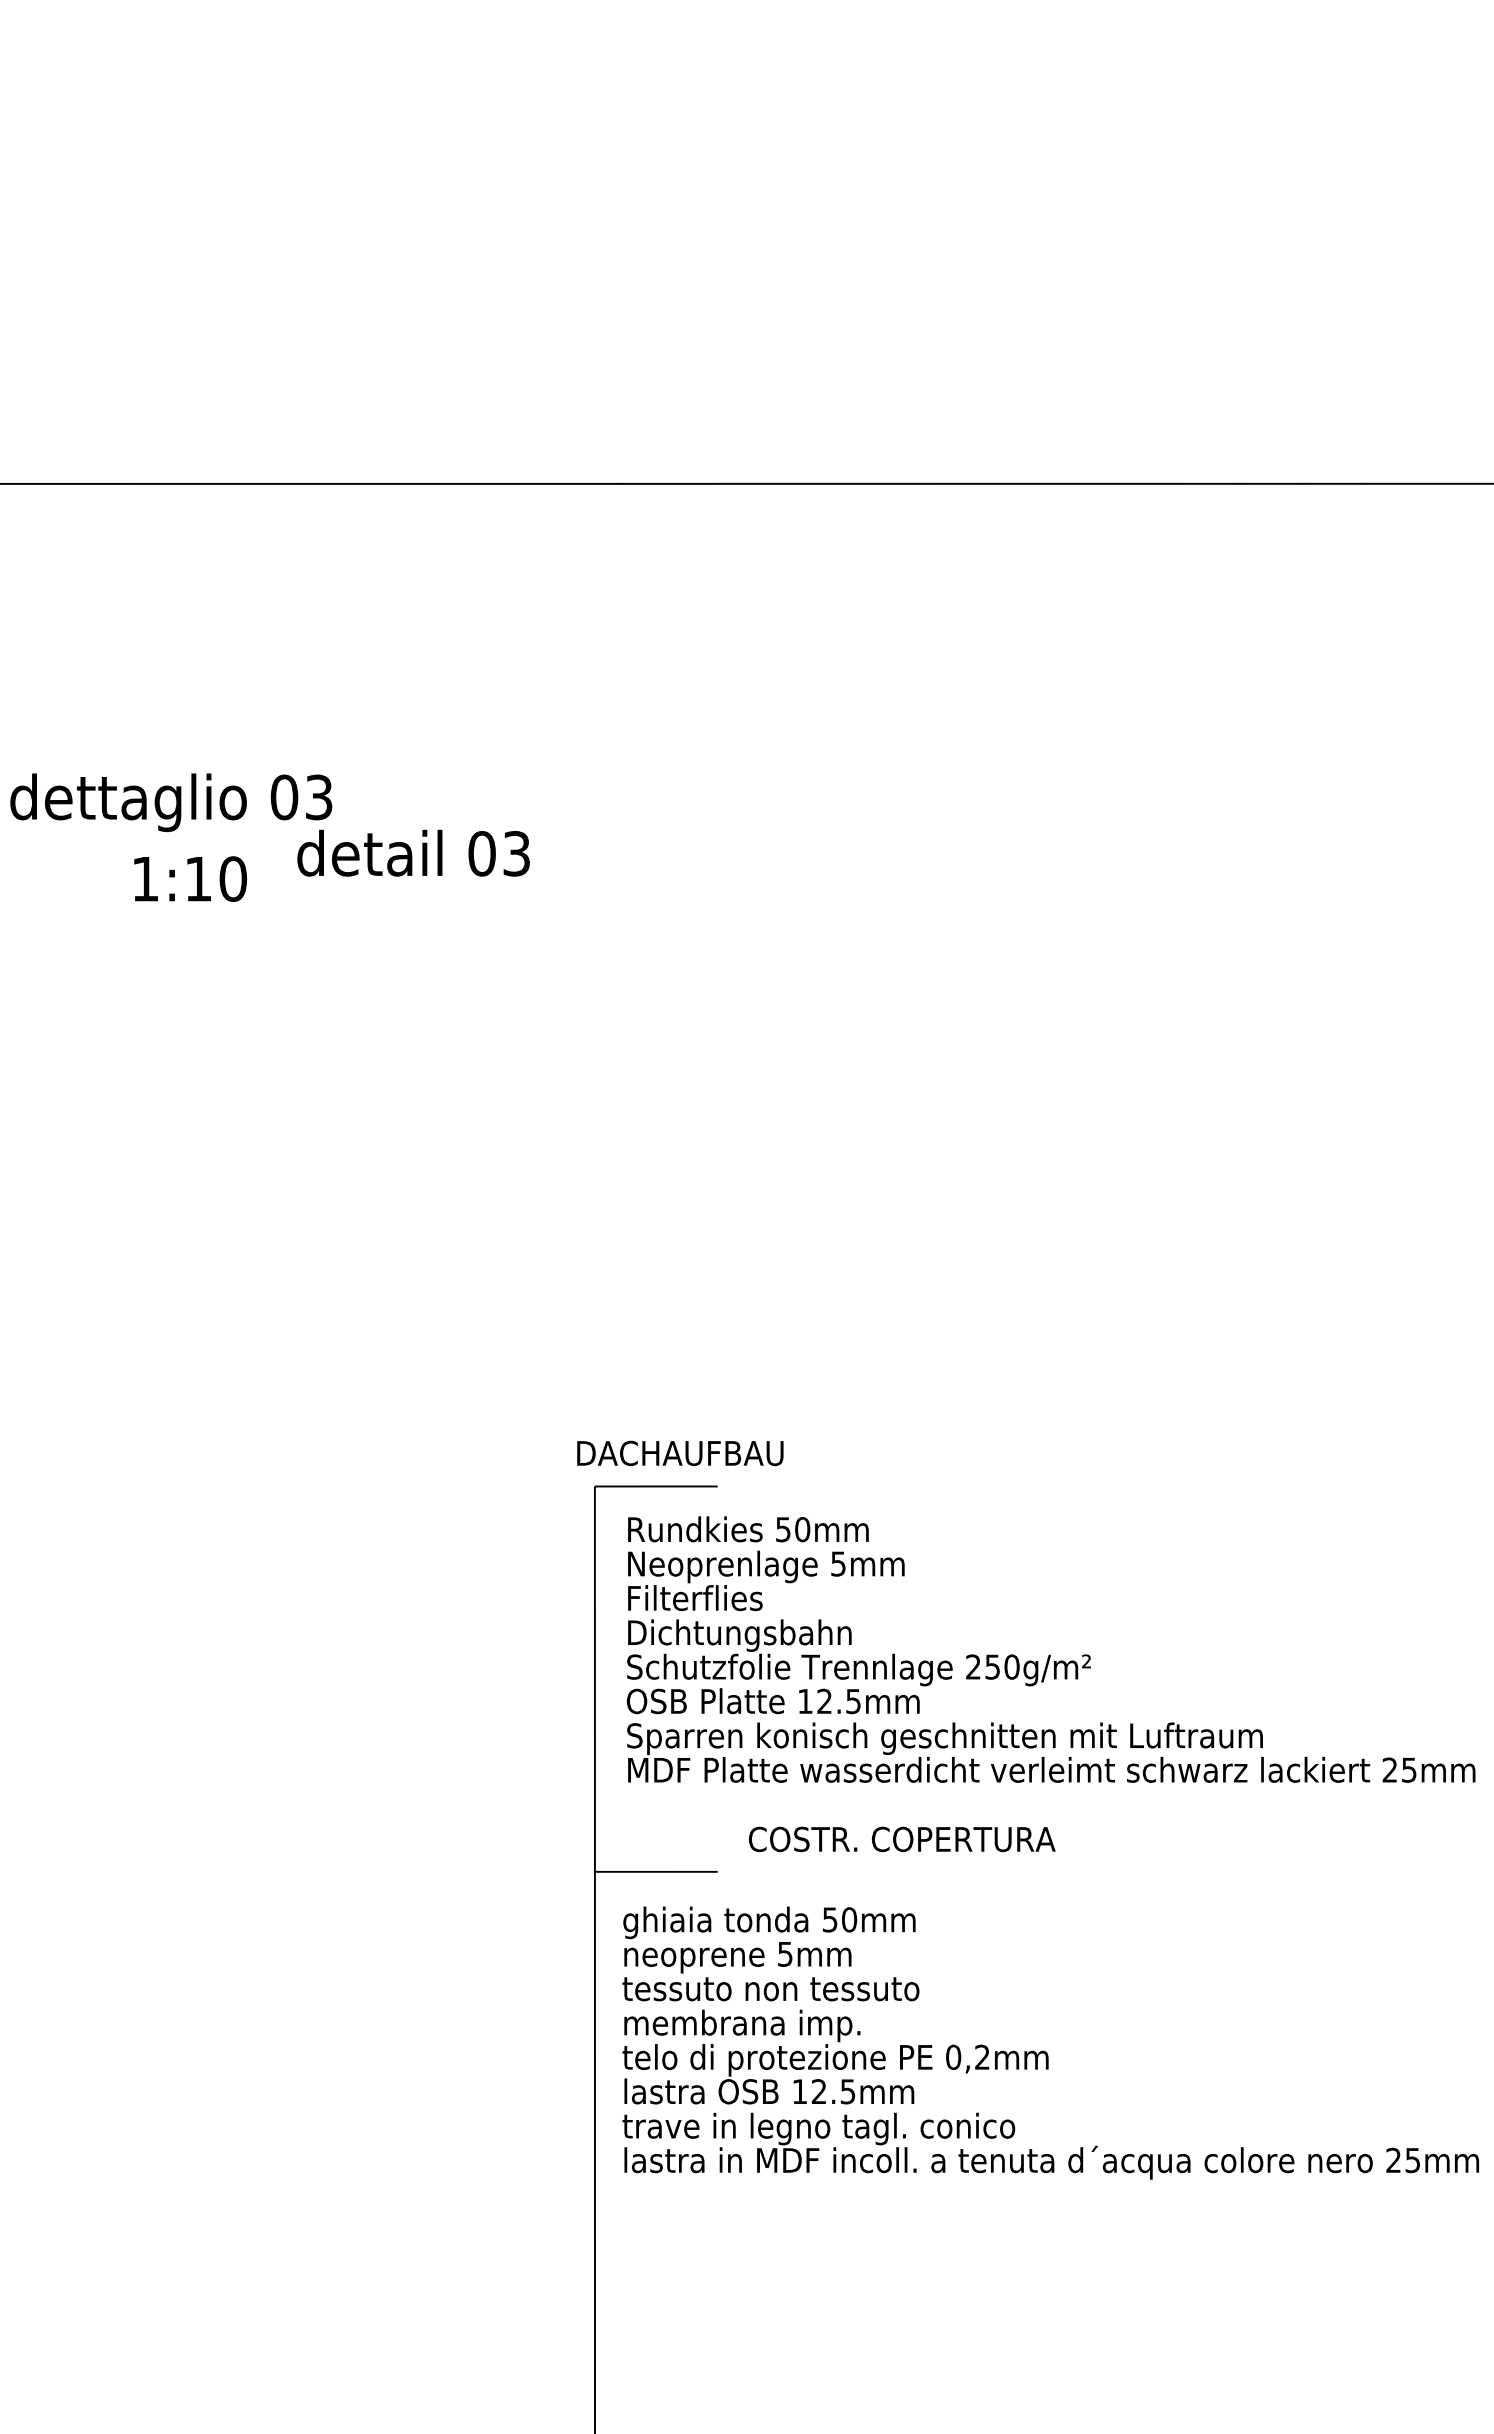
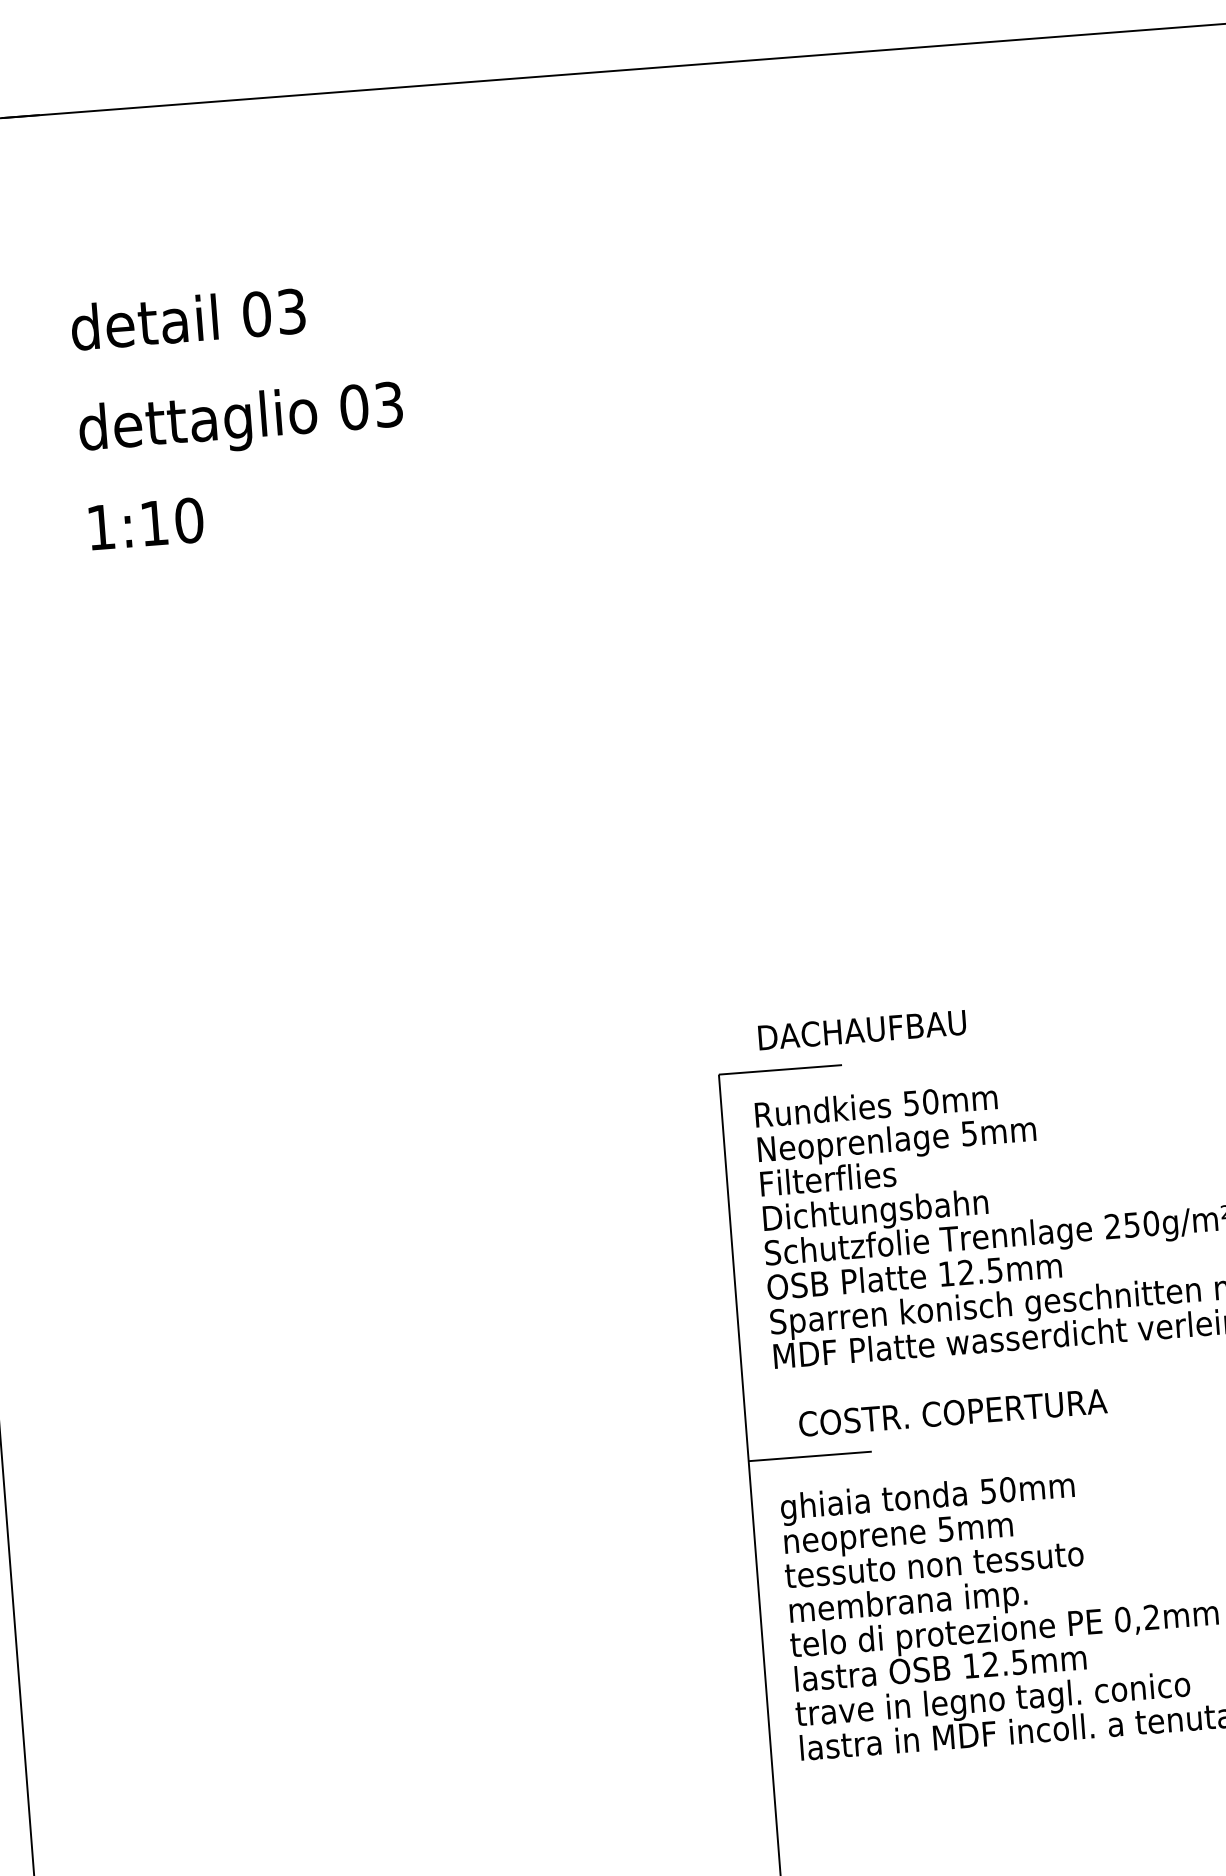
text: (413, 852) -> (188, 318), moved
text: (190, 878) -> (146, 523), moved
text: (680, 1453) -> (862, 1030), moved
text: (901, 1839) -> (952, 1412), moved

